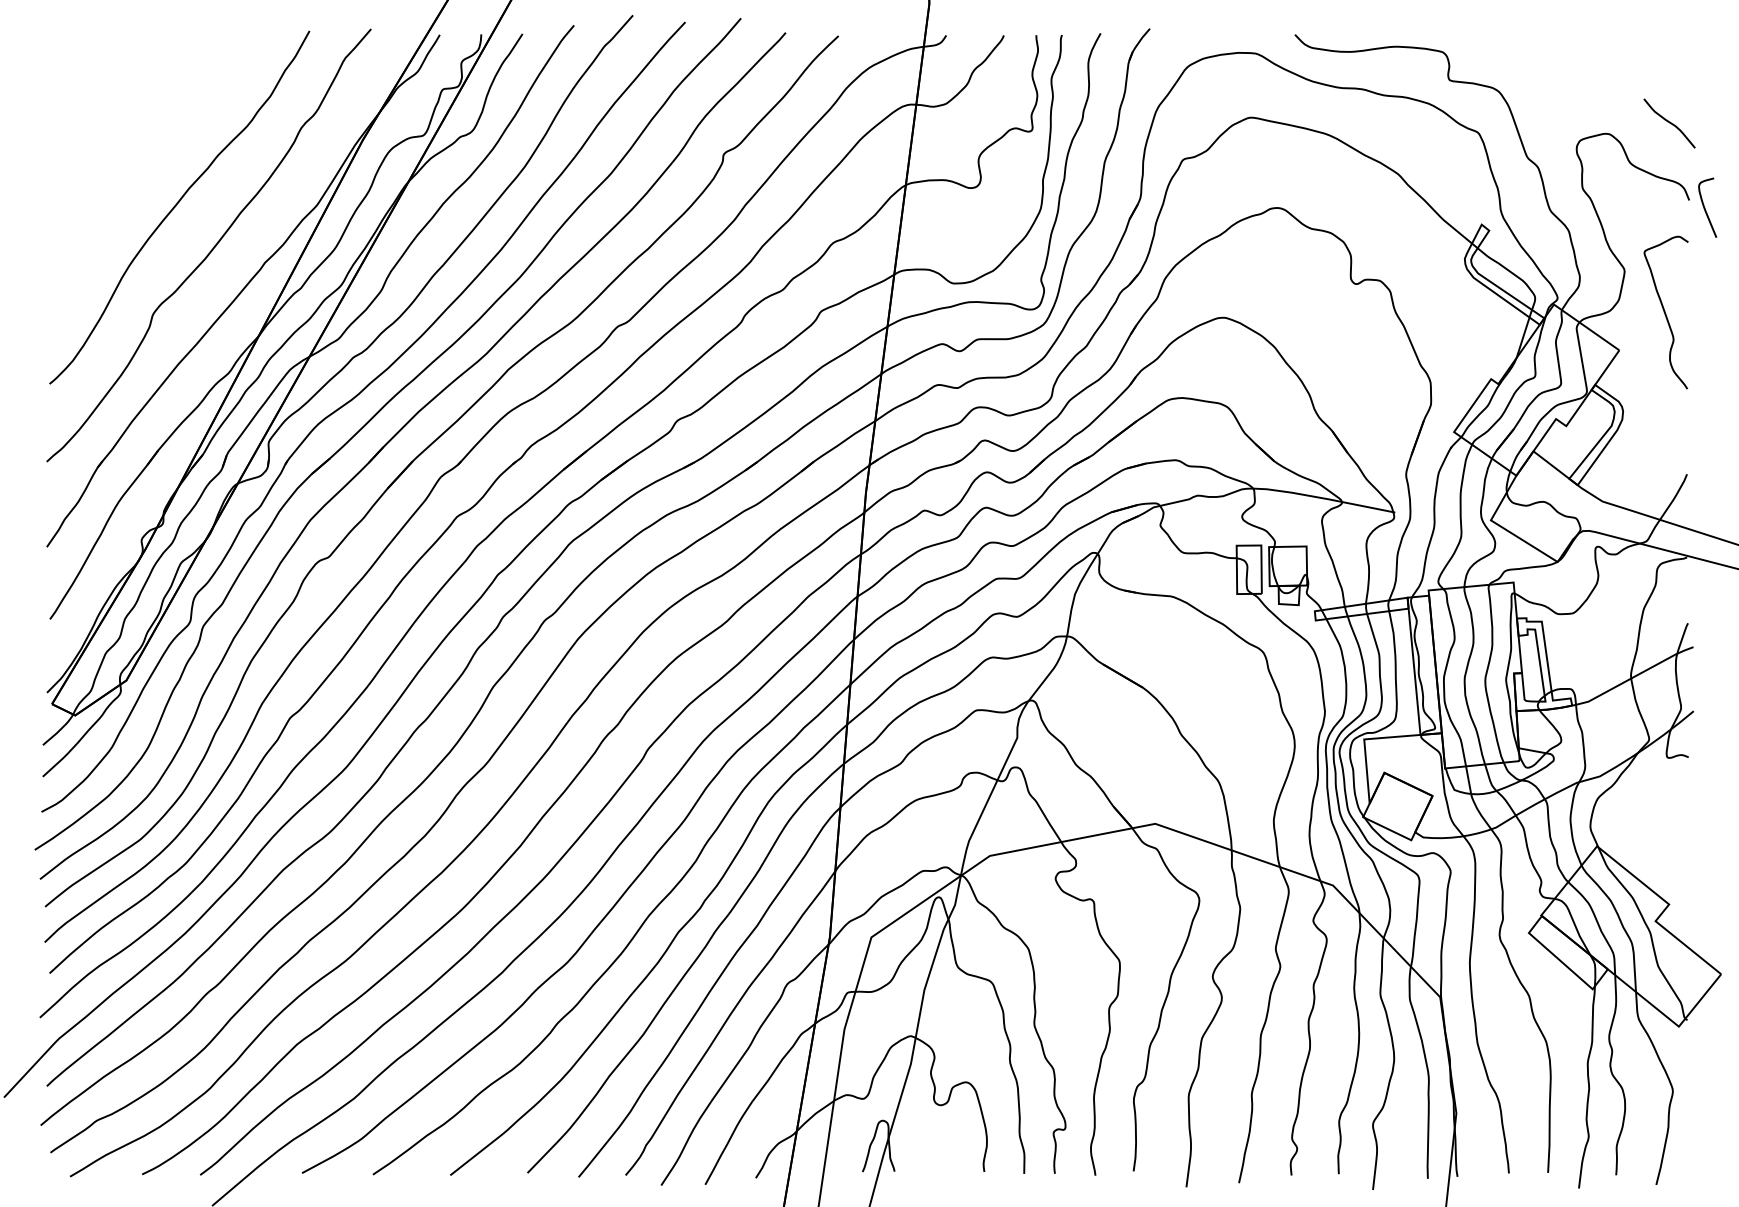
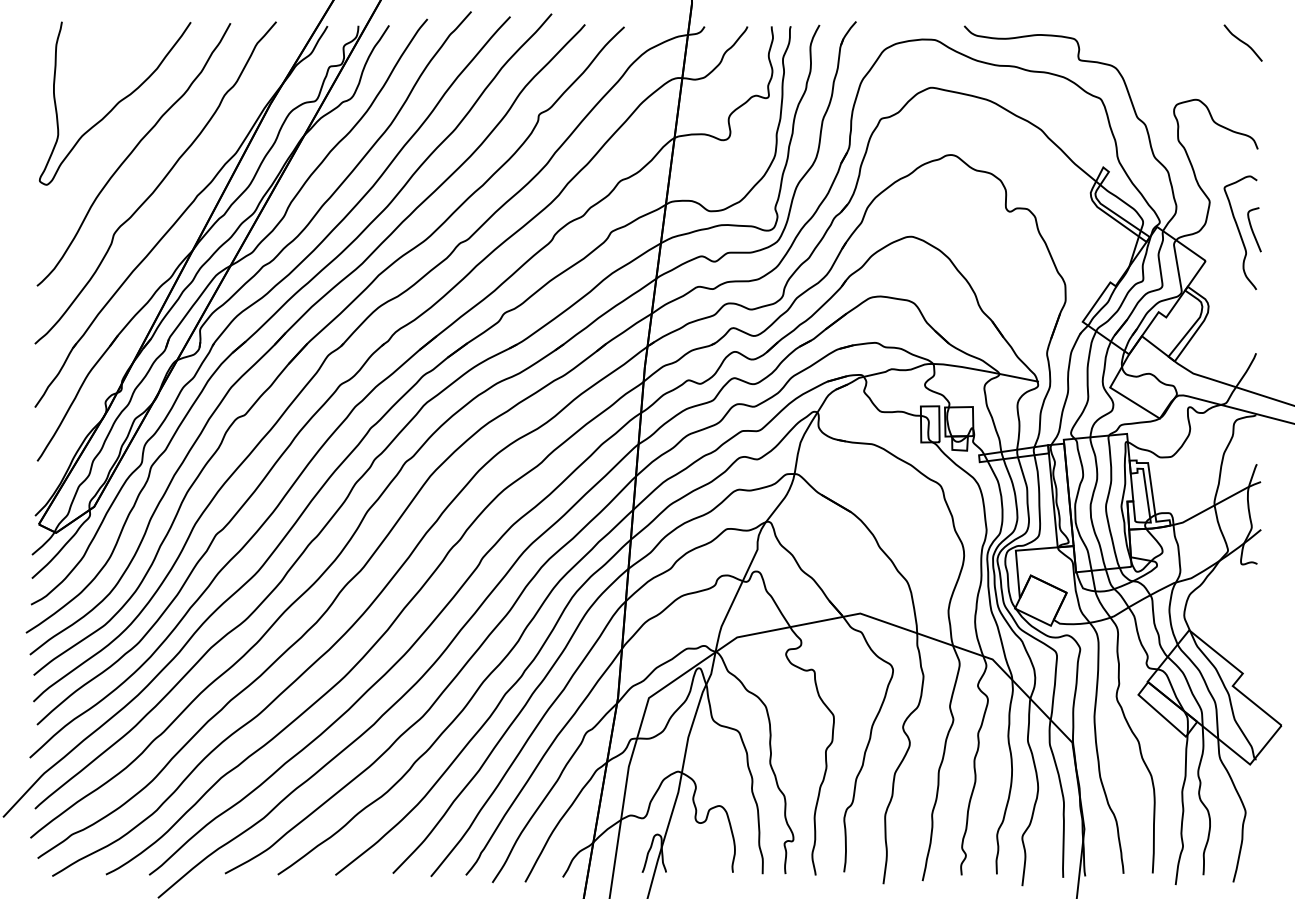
curve: (1668, 122) -> (1242, 42), moved
curve: (154, 140) -> (115, 104), added
curve: (1706, 208) -> (1253, 230), moved

